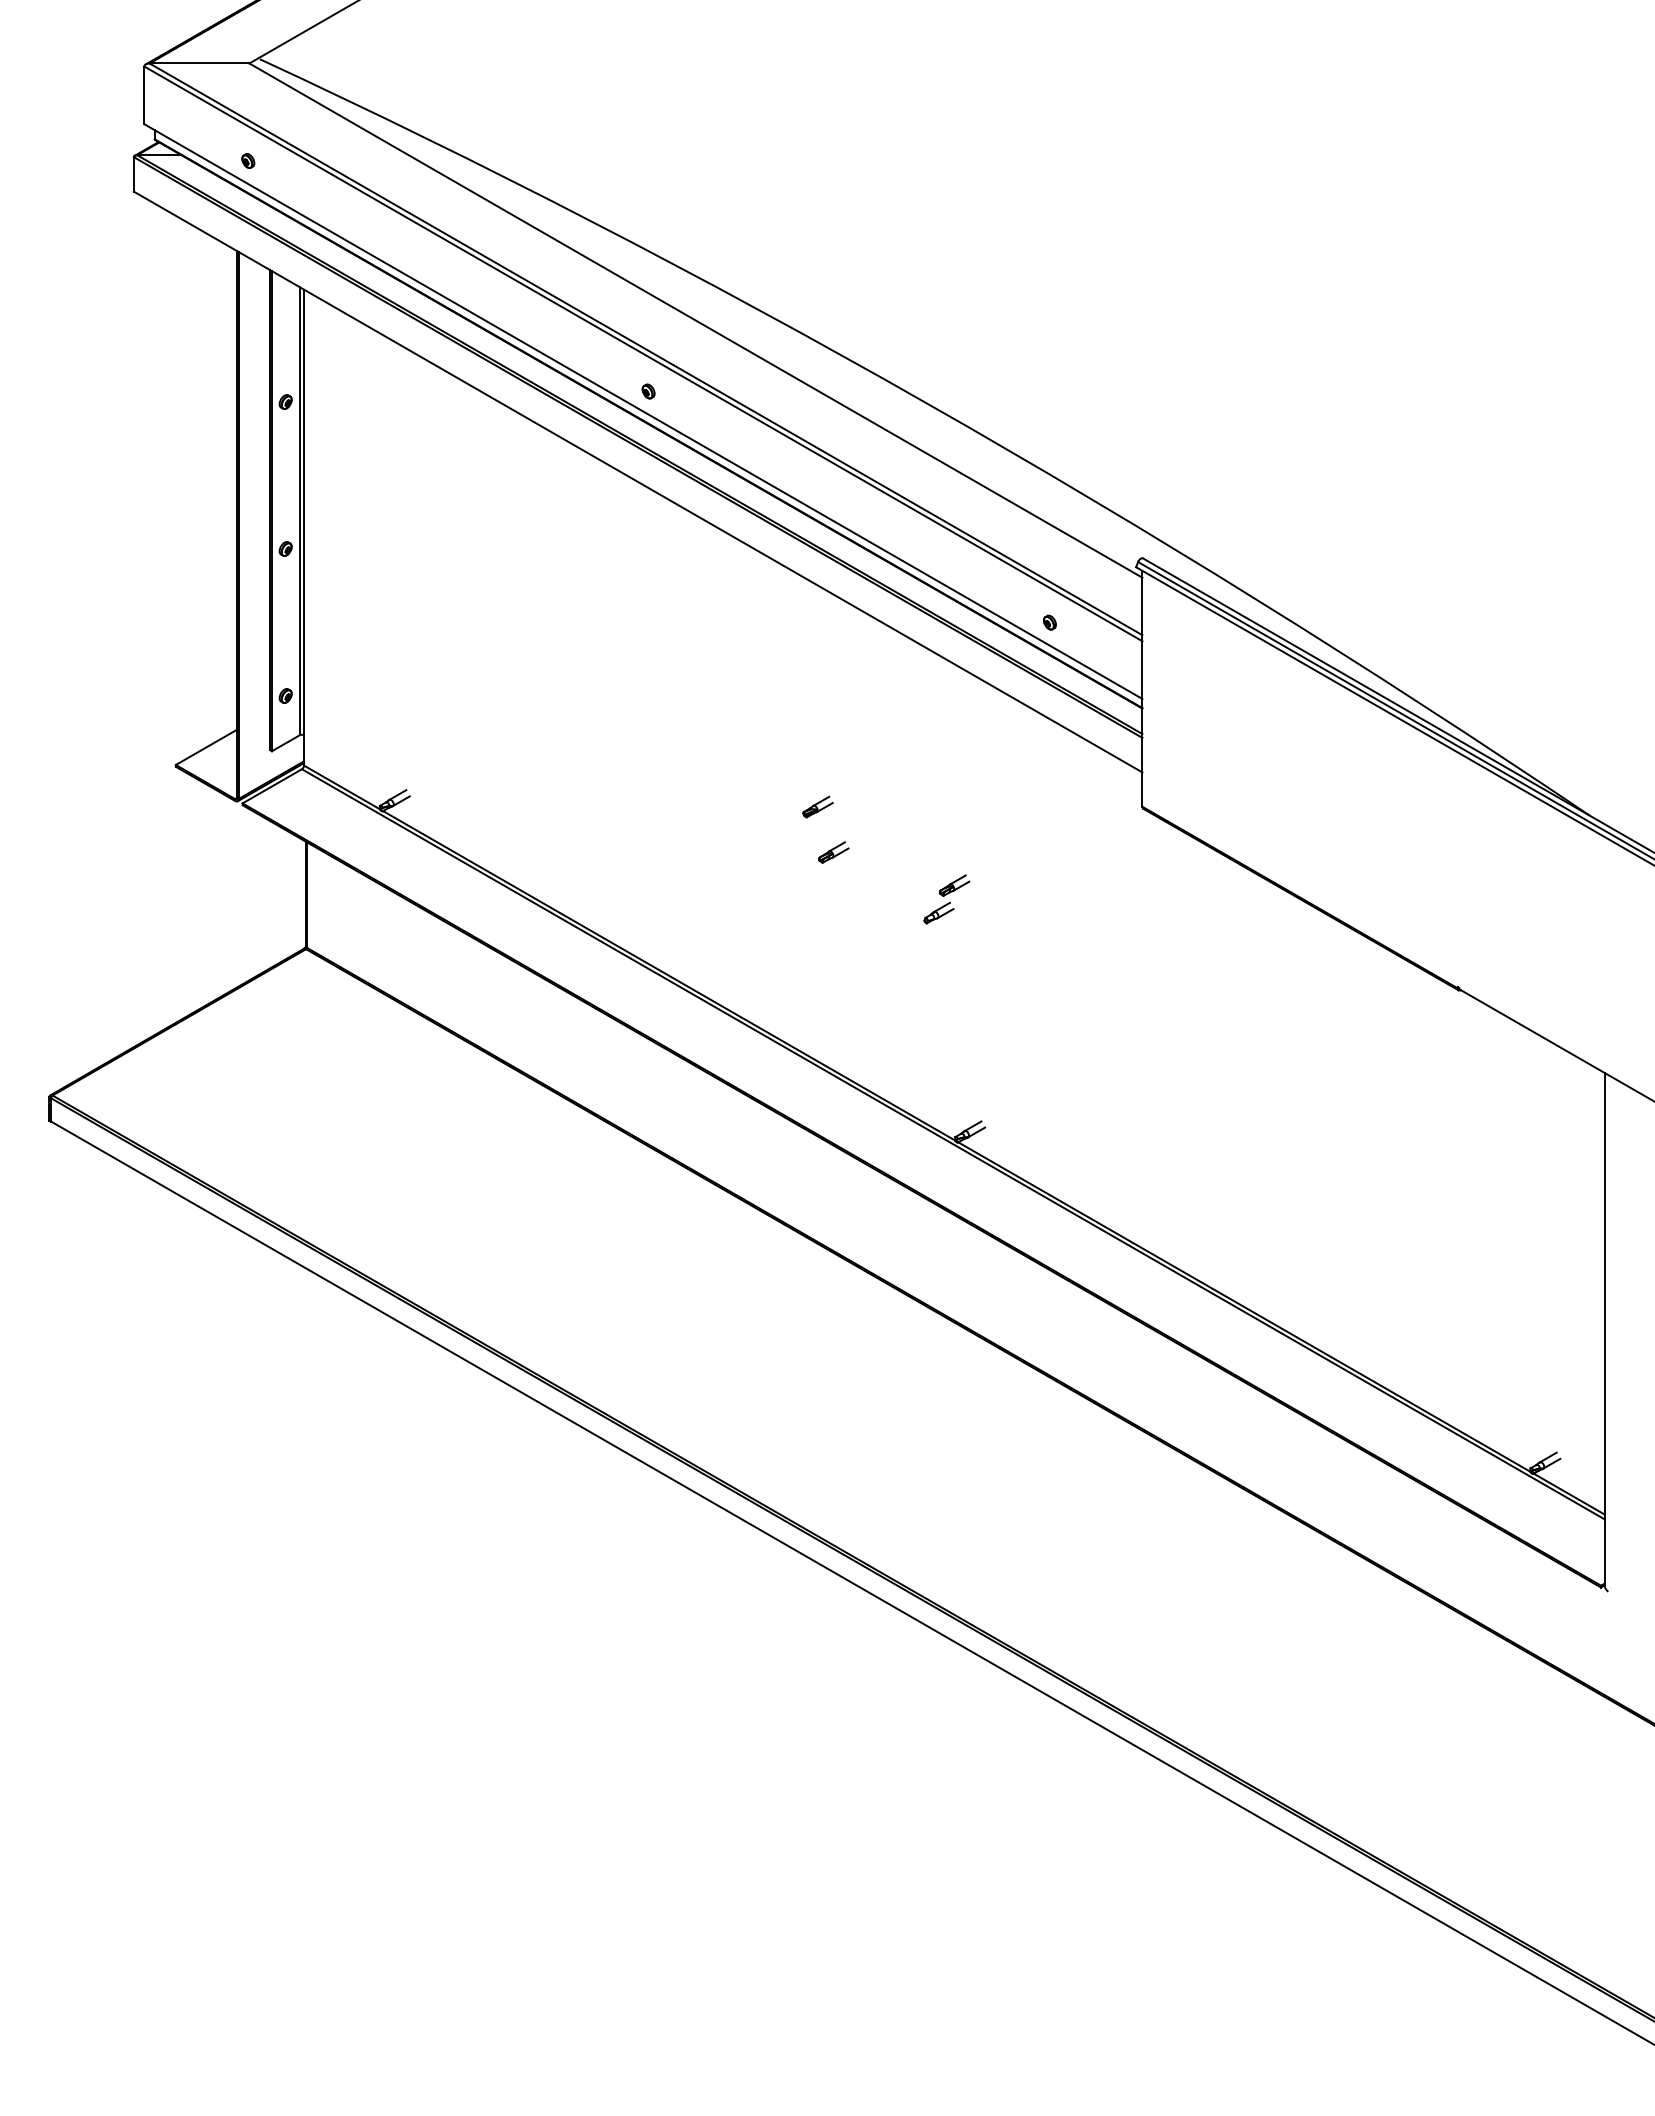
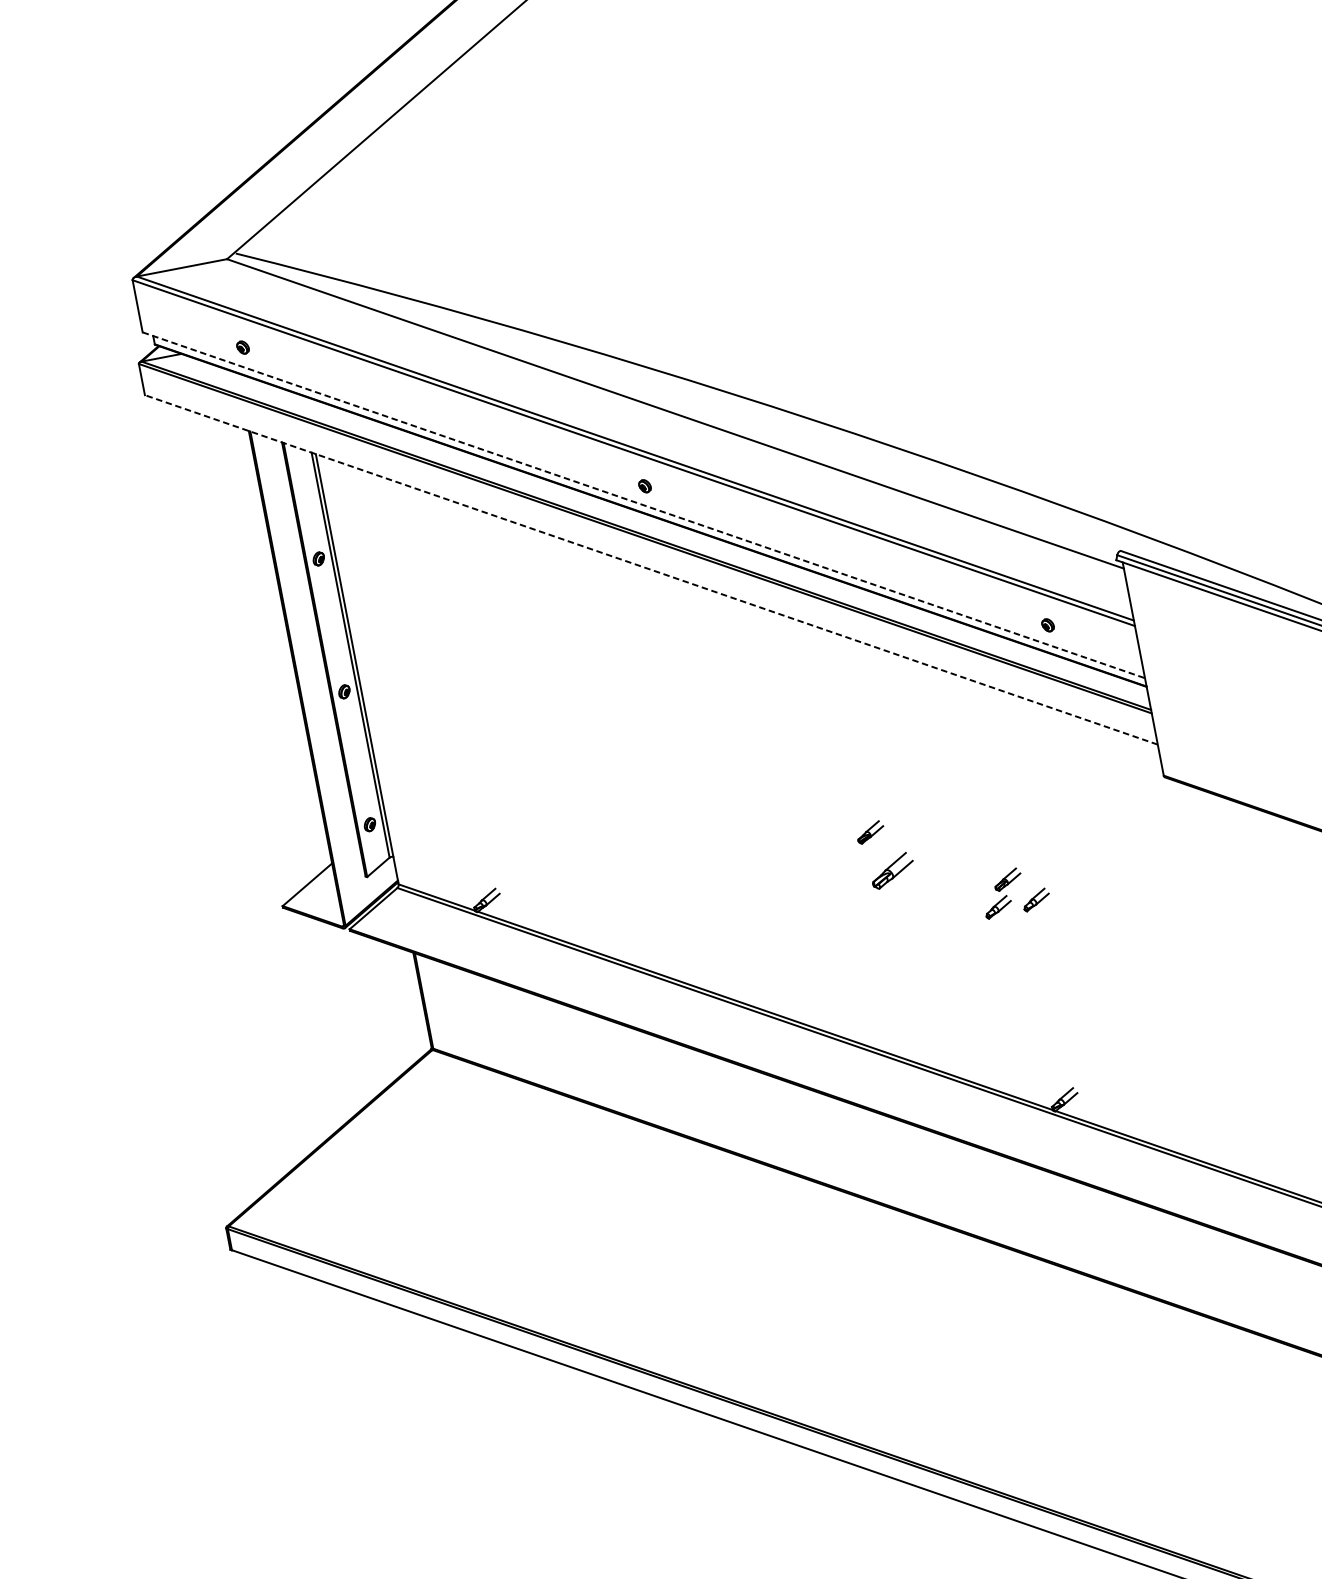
line: (643, 411) -> (643, 505), solid -> dashed
line: (638, 482) -> (651, 570), solid -> dashed
part: (833, 852) -> (892, 870), size x1.6
part: (980, 912) -> (1035, 899), added

